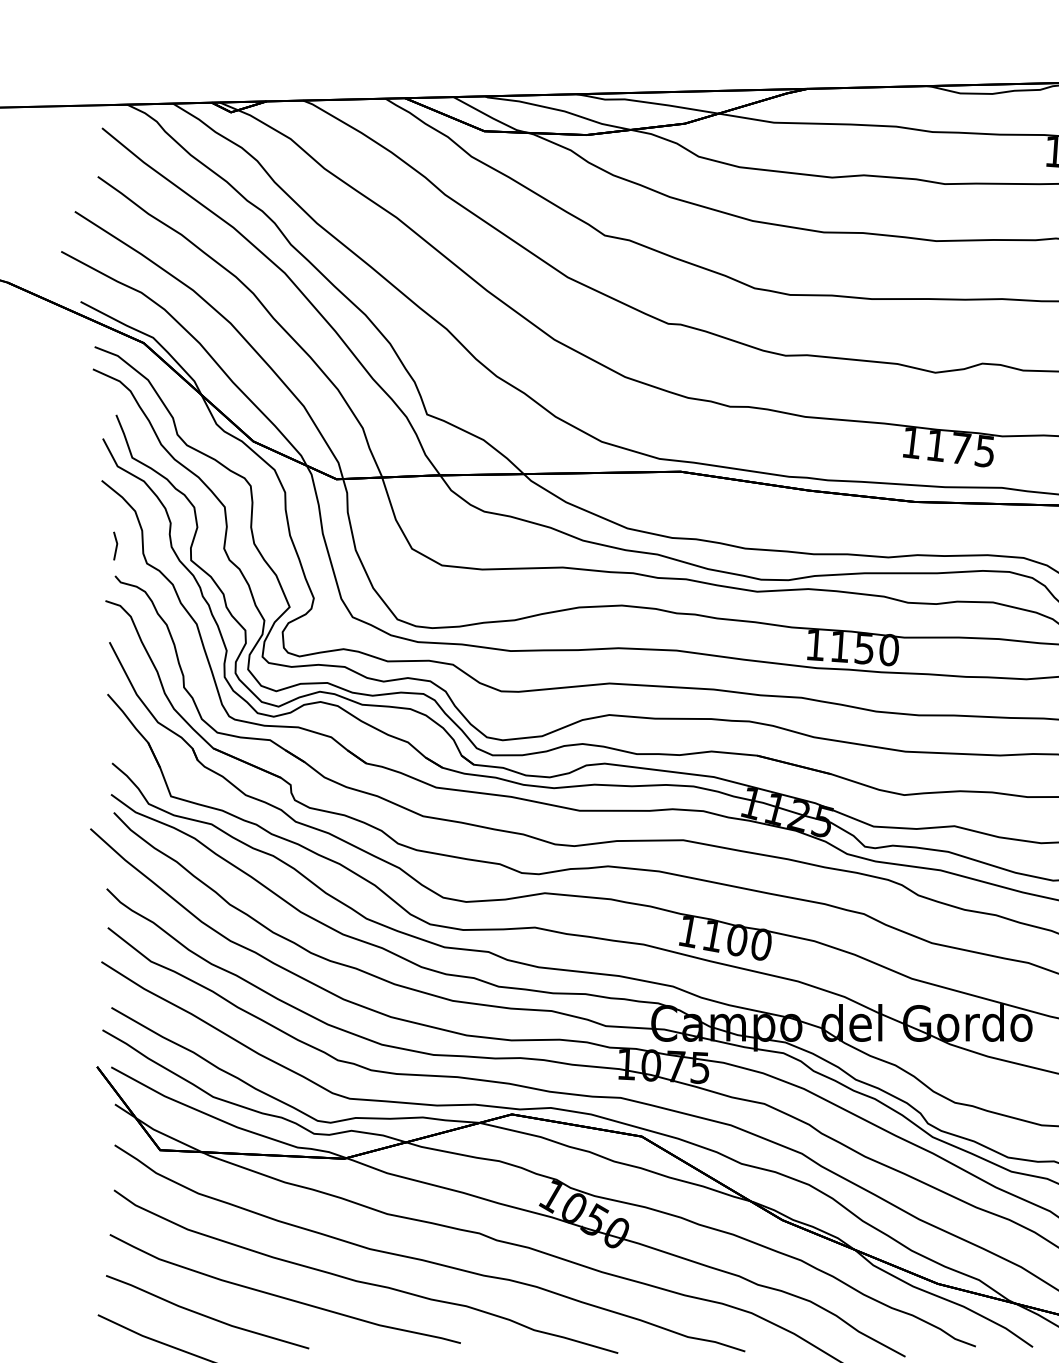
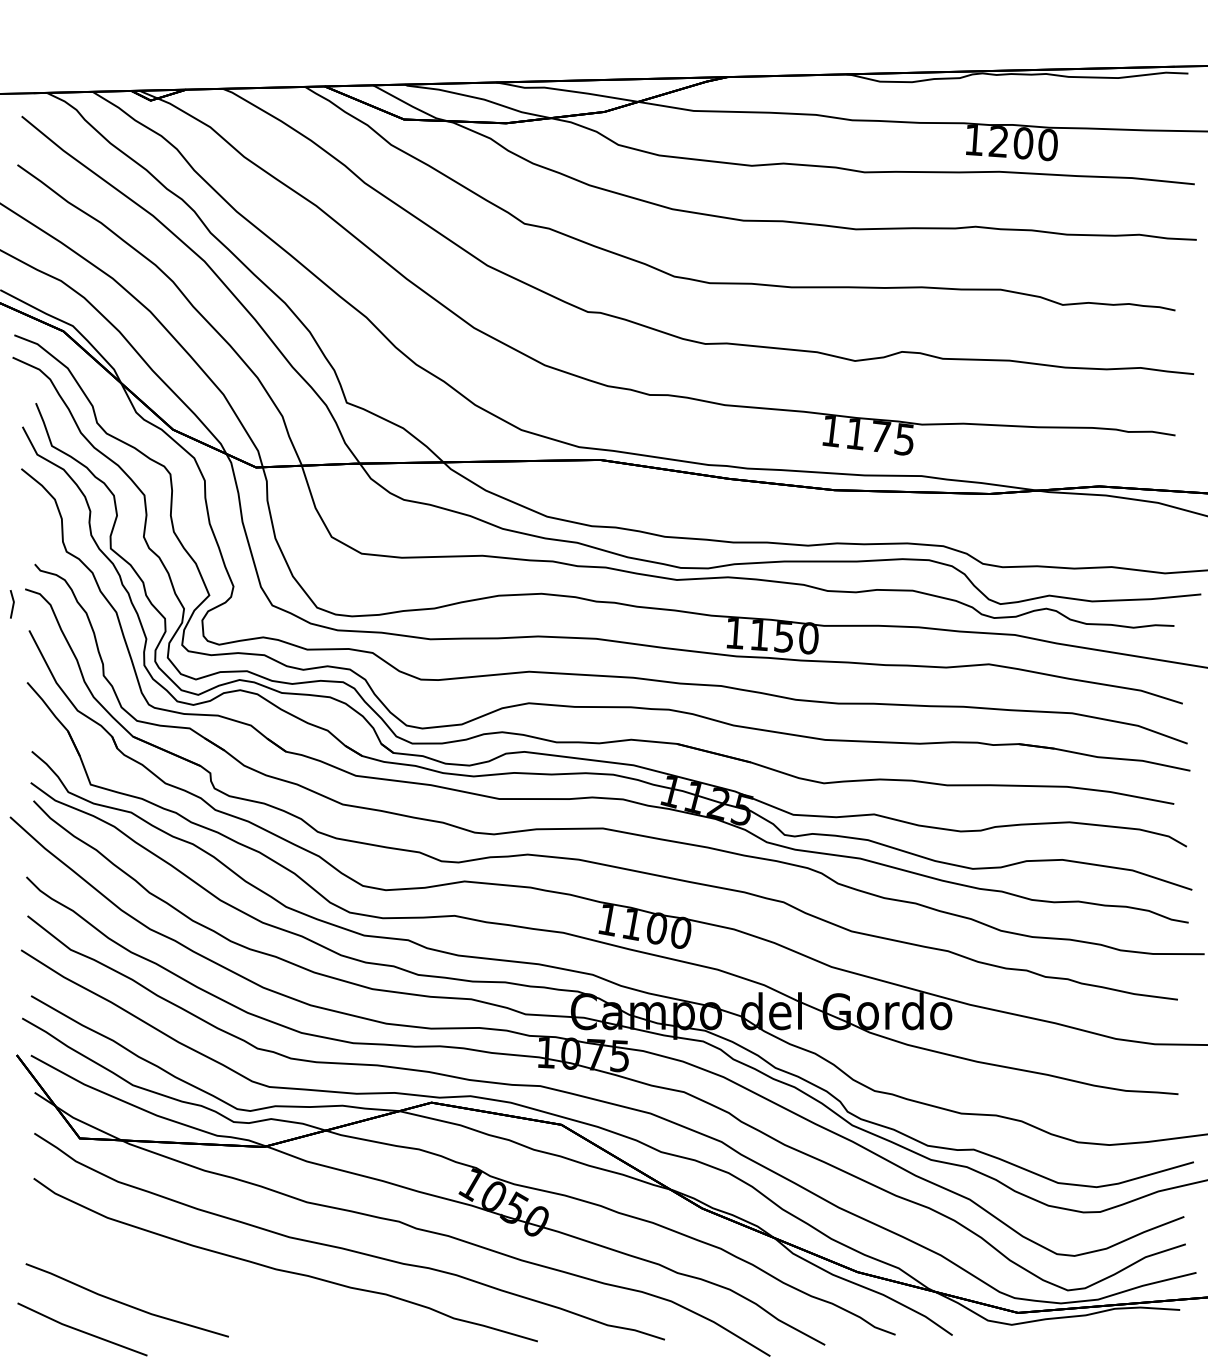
line: (115, 546) -> (12, 604), moved
curve: (281, 1296) -> (201, 1284), removed

